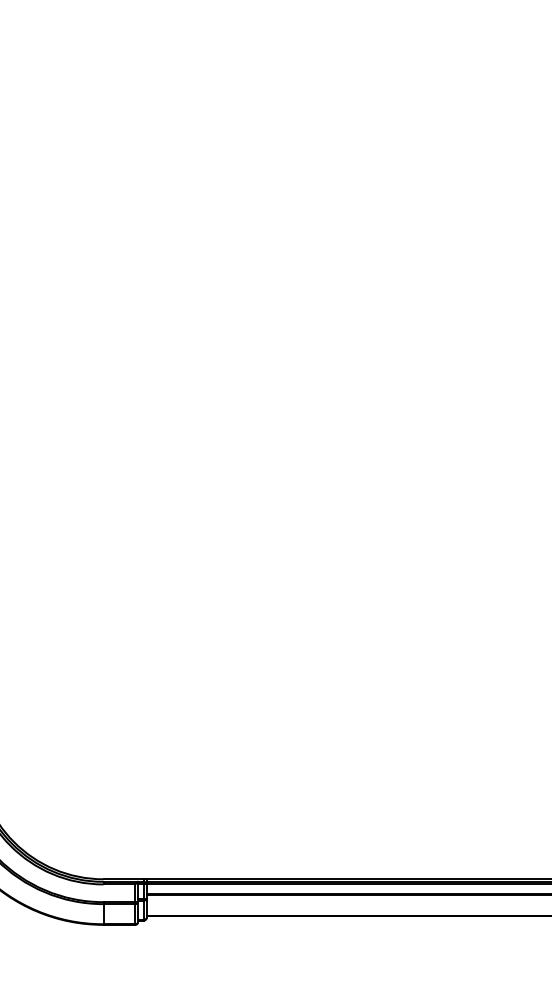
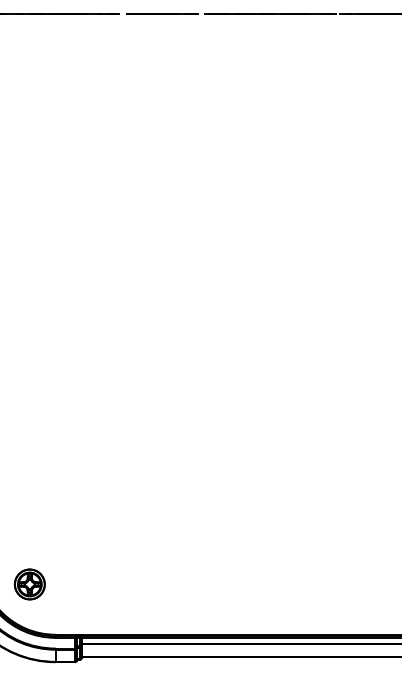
part: (59, 795) -> (29, 584), added

